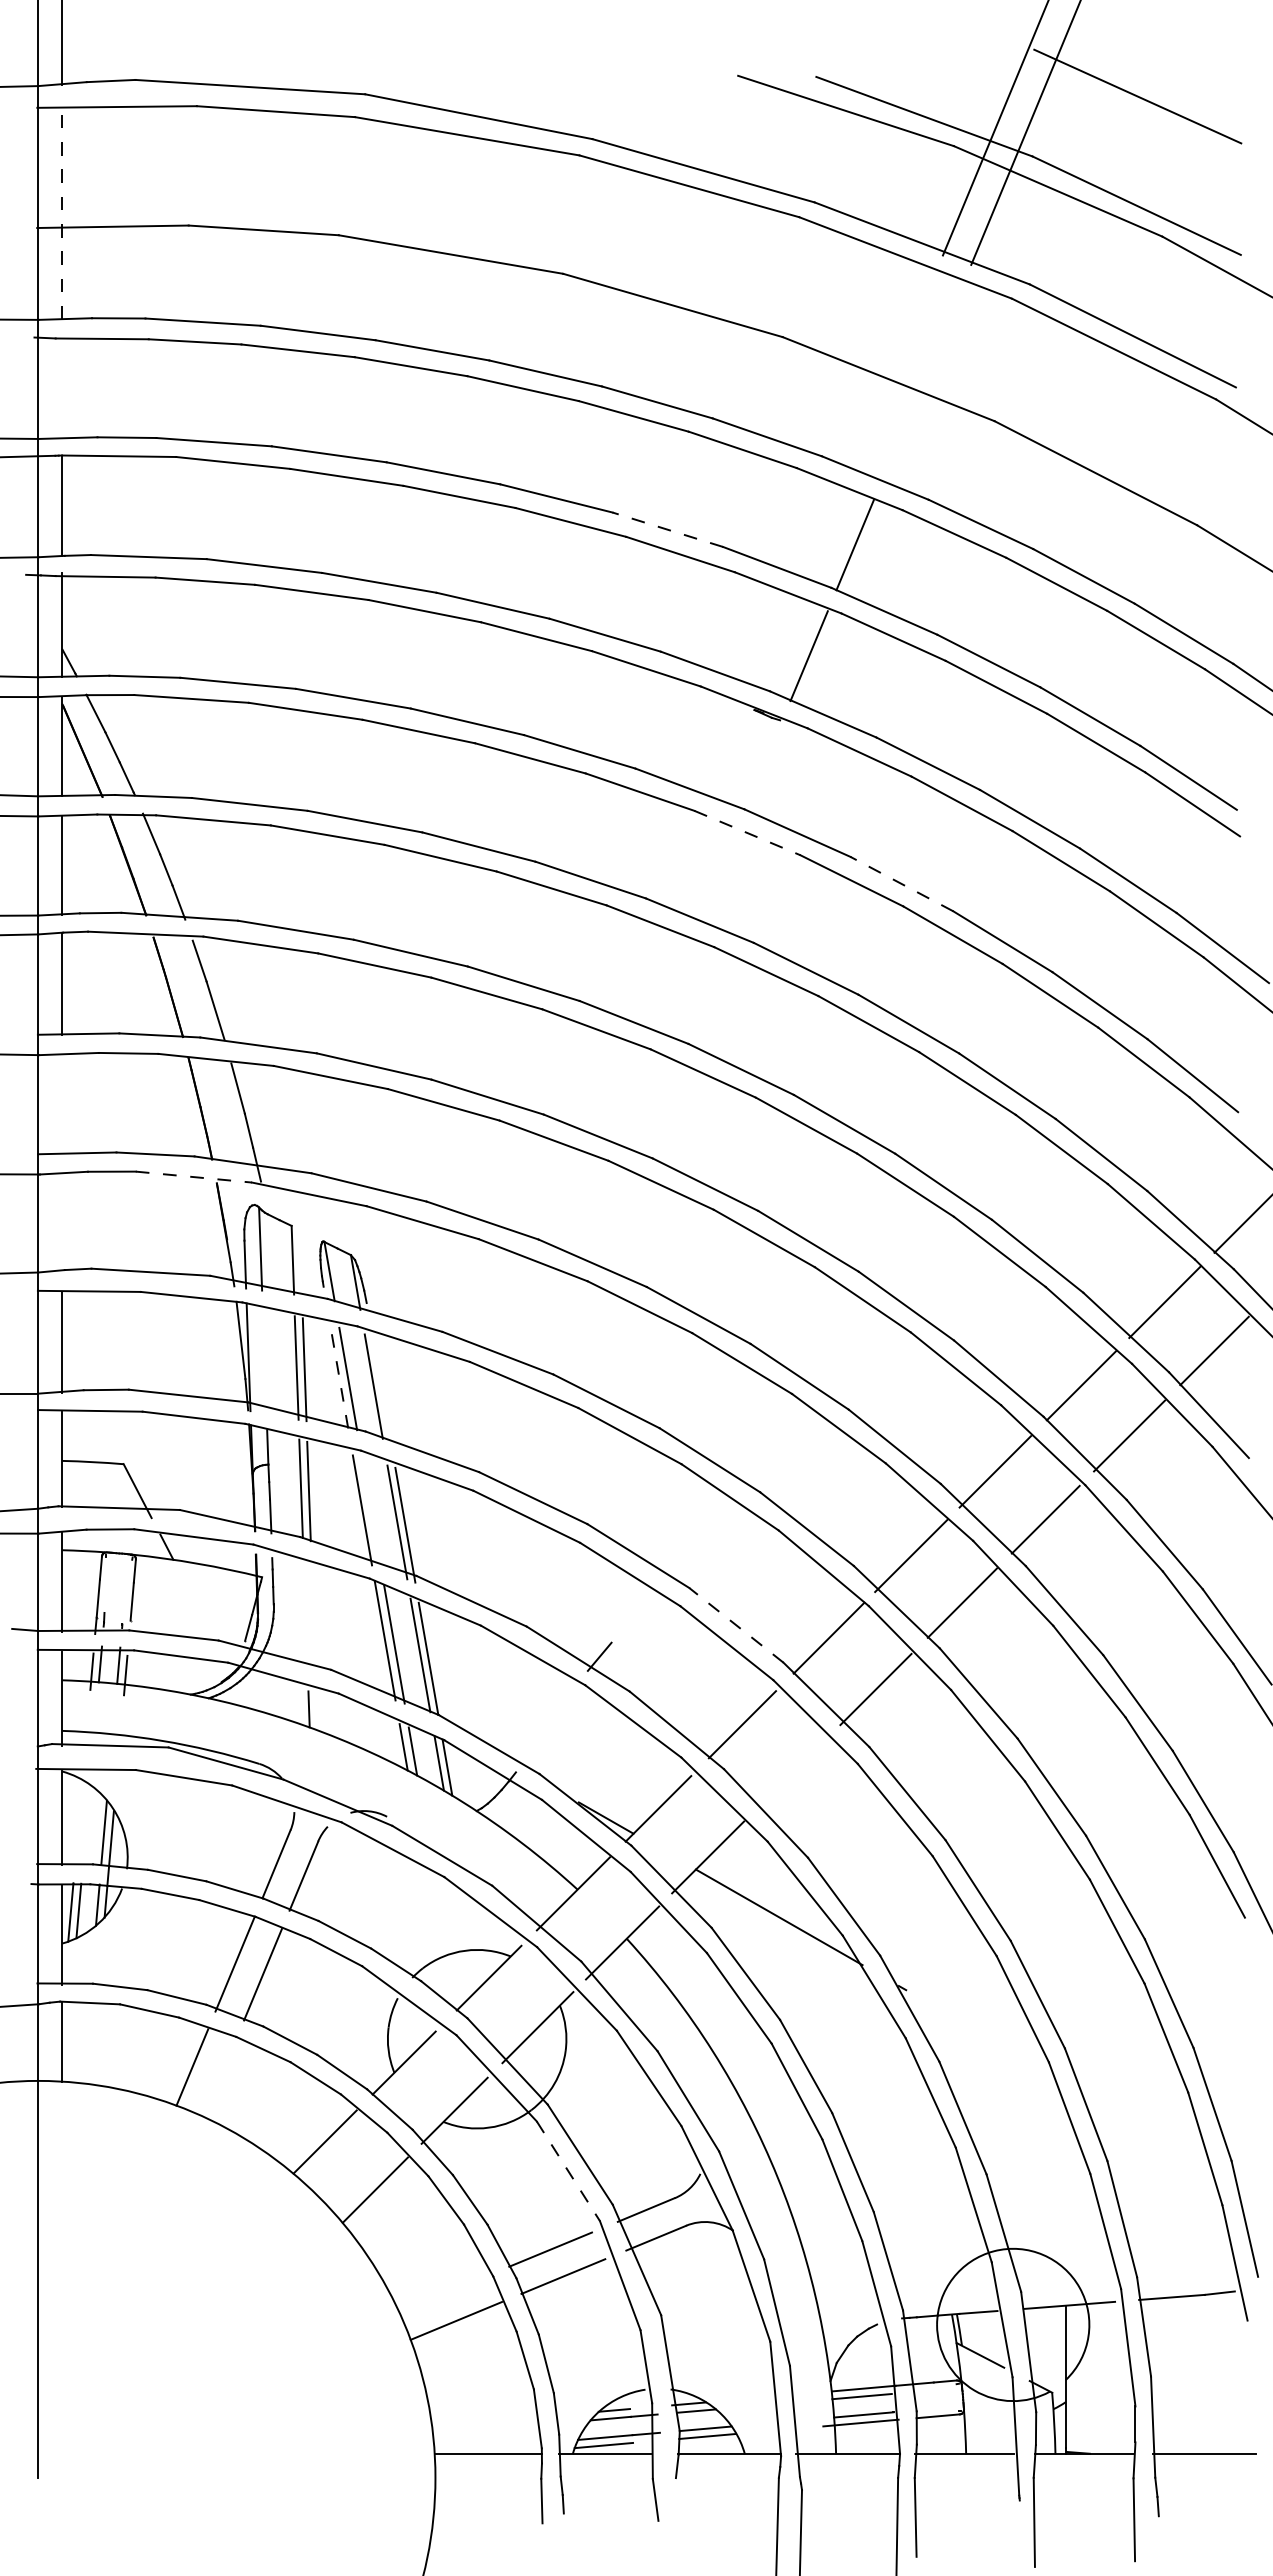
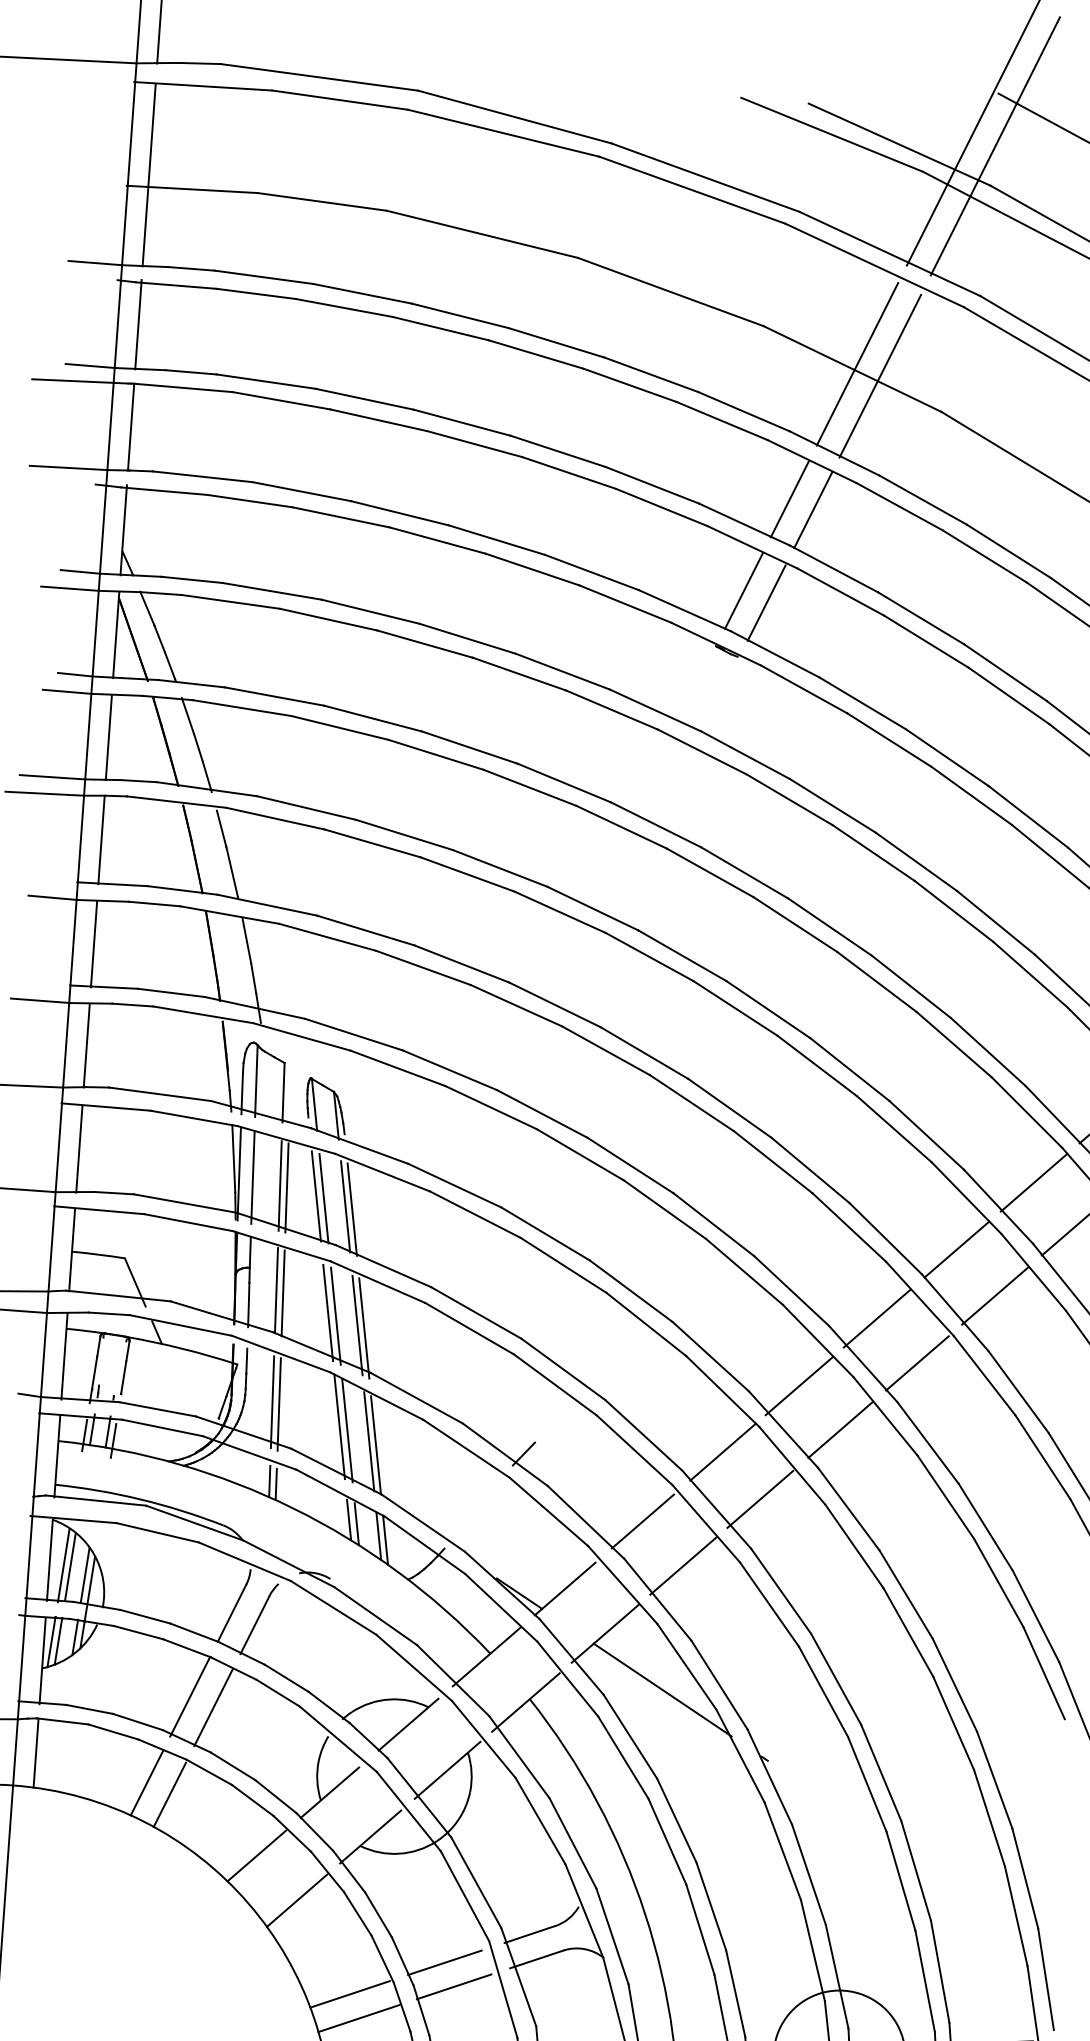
line: (62, 213) -> (149, 174), dashed -> solid
line: (893, 373) -> (856, 364), added
line: (921, 385) -> (880, 376), added
line: (62, 386) -> (138, 324), added
line: (667, 529) -> (652, 485), dashed -> solid
line: (827, 534) -> (789, 499), added
line: (781, 644) -> (743, 591), added
line: (747, 833) -> (702, 752), dashed -> solid
line: (901, 883) -> (832, 805), dashed -> solid
line: (62, 1104) -> (94, 944), added
line: (194, 1177) -> (203, 1015), dashed -> solid
line: (62, 1221) -> (87, 1045), added
line: (264, 1360) -> (252, 1177), added
line: (339, 1376) -> (316, 1195), dashed -> solid
line: (381, 1389) -> (352, 1209), added
line: (371, 1513) -> (335, 1316), added
line: (305, 1617) -> (272, 1401), added
line: (313, 1619) -> (279, 1404), added
line: (735, 1625) -> (643, 1435), dashed -> solid
line: (316, 1712) -> (275, 1484), added
line: (792, 1772) -> (683, 1565), added
line: (78, 1823) -> (63, 1565), added
line: (86, 1823) -> (70, 1566), added
line: (219, 2078) -> (169, 1794), added
line: (568, 2171) -> (465, 1896), dashed -> solid
line: (443, 2293) -> (349, 1994), added

